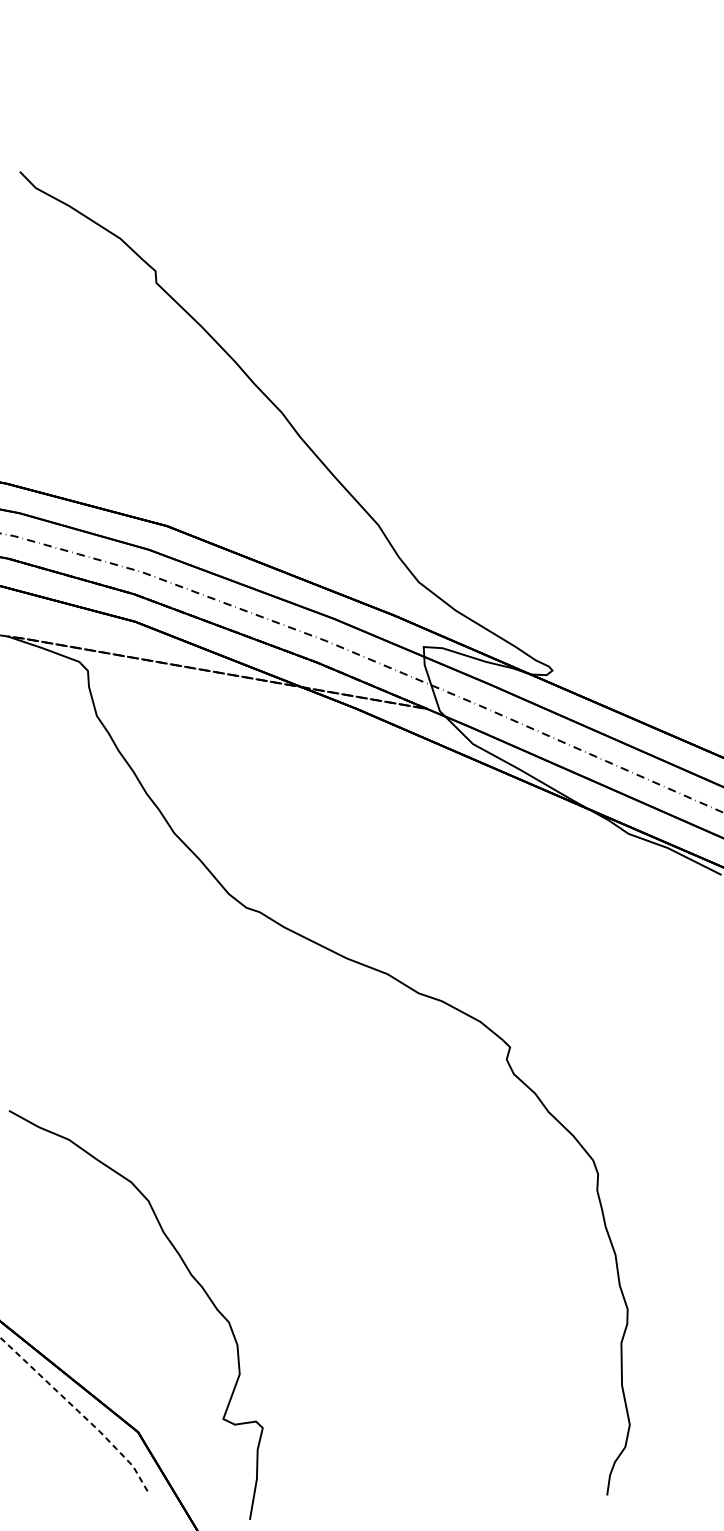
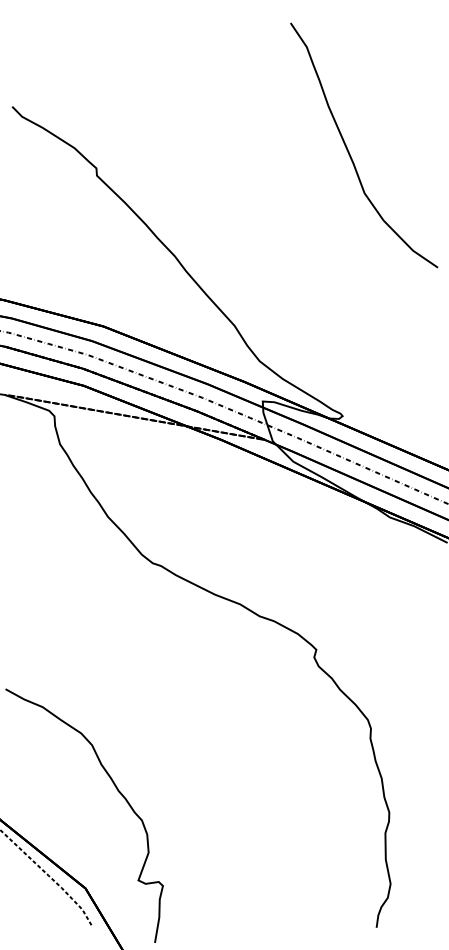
curve: (565, 247) -> (350, 153), added

